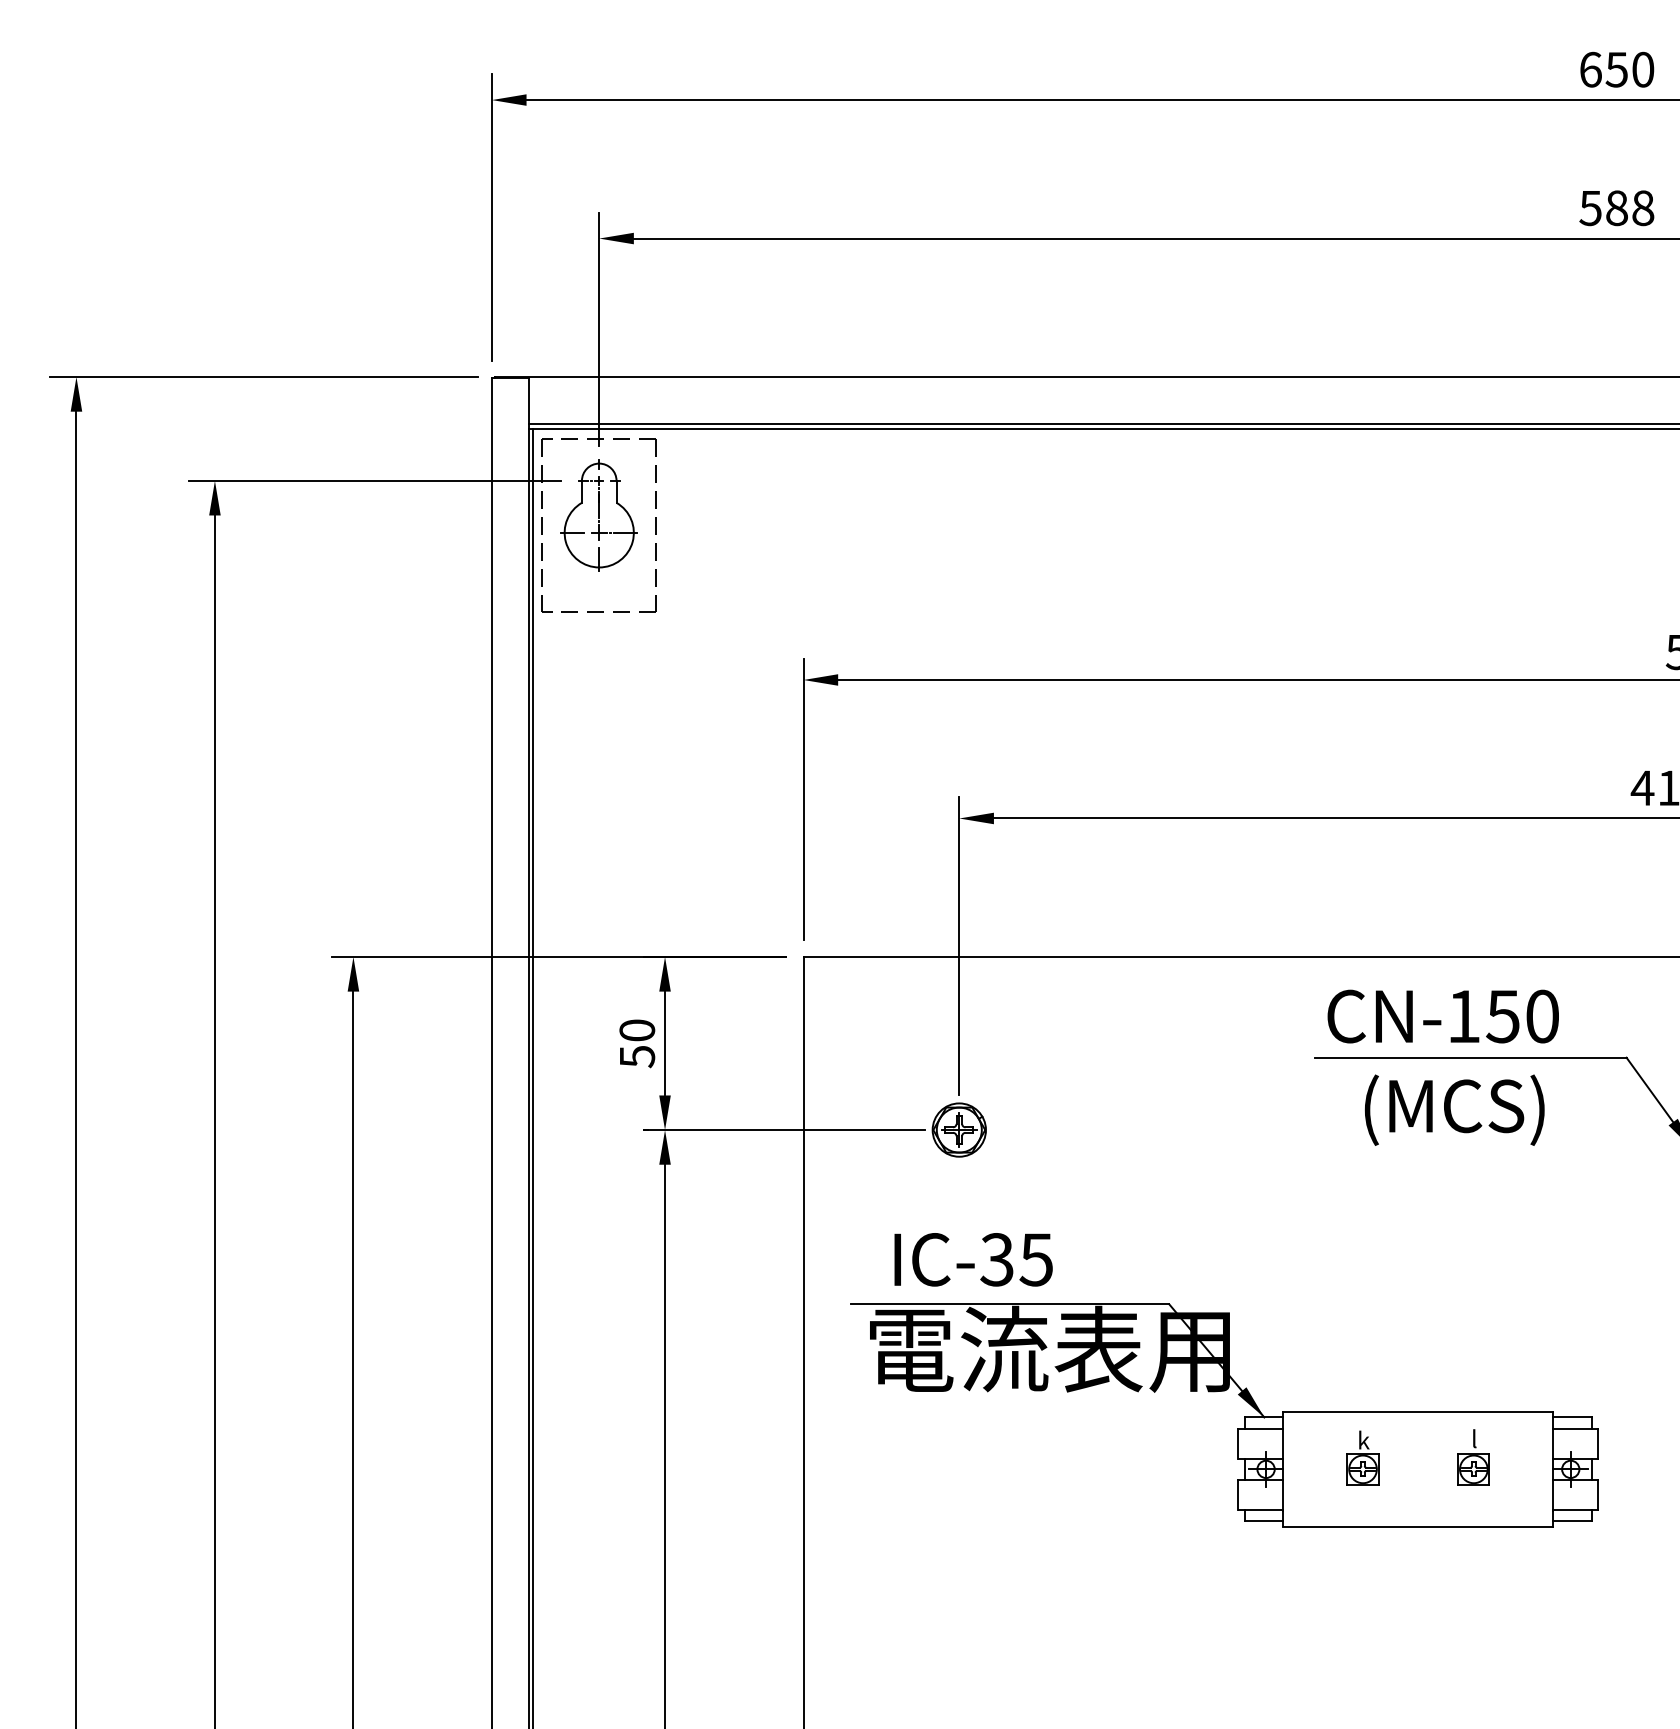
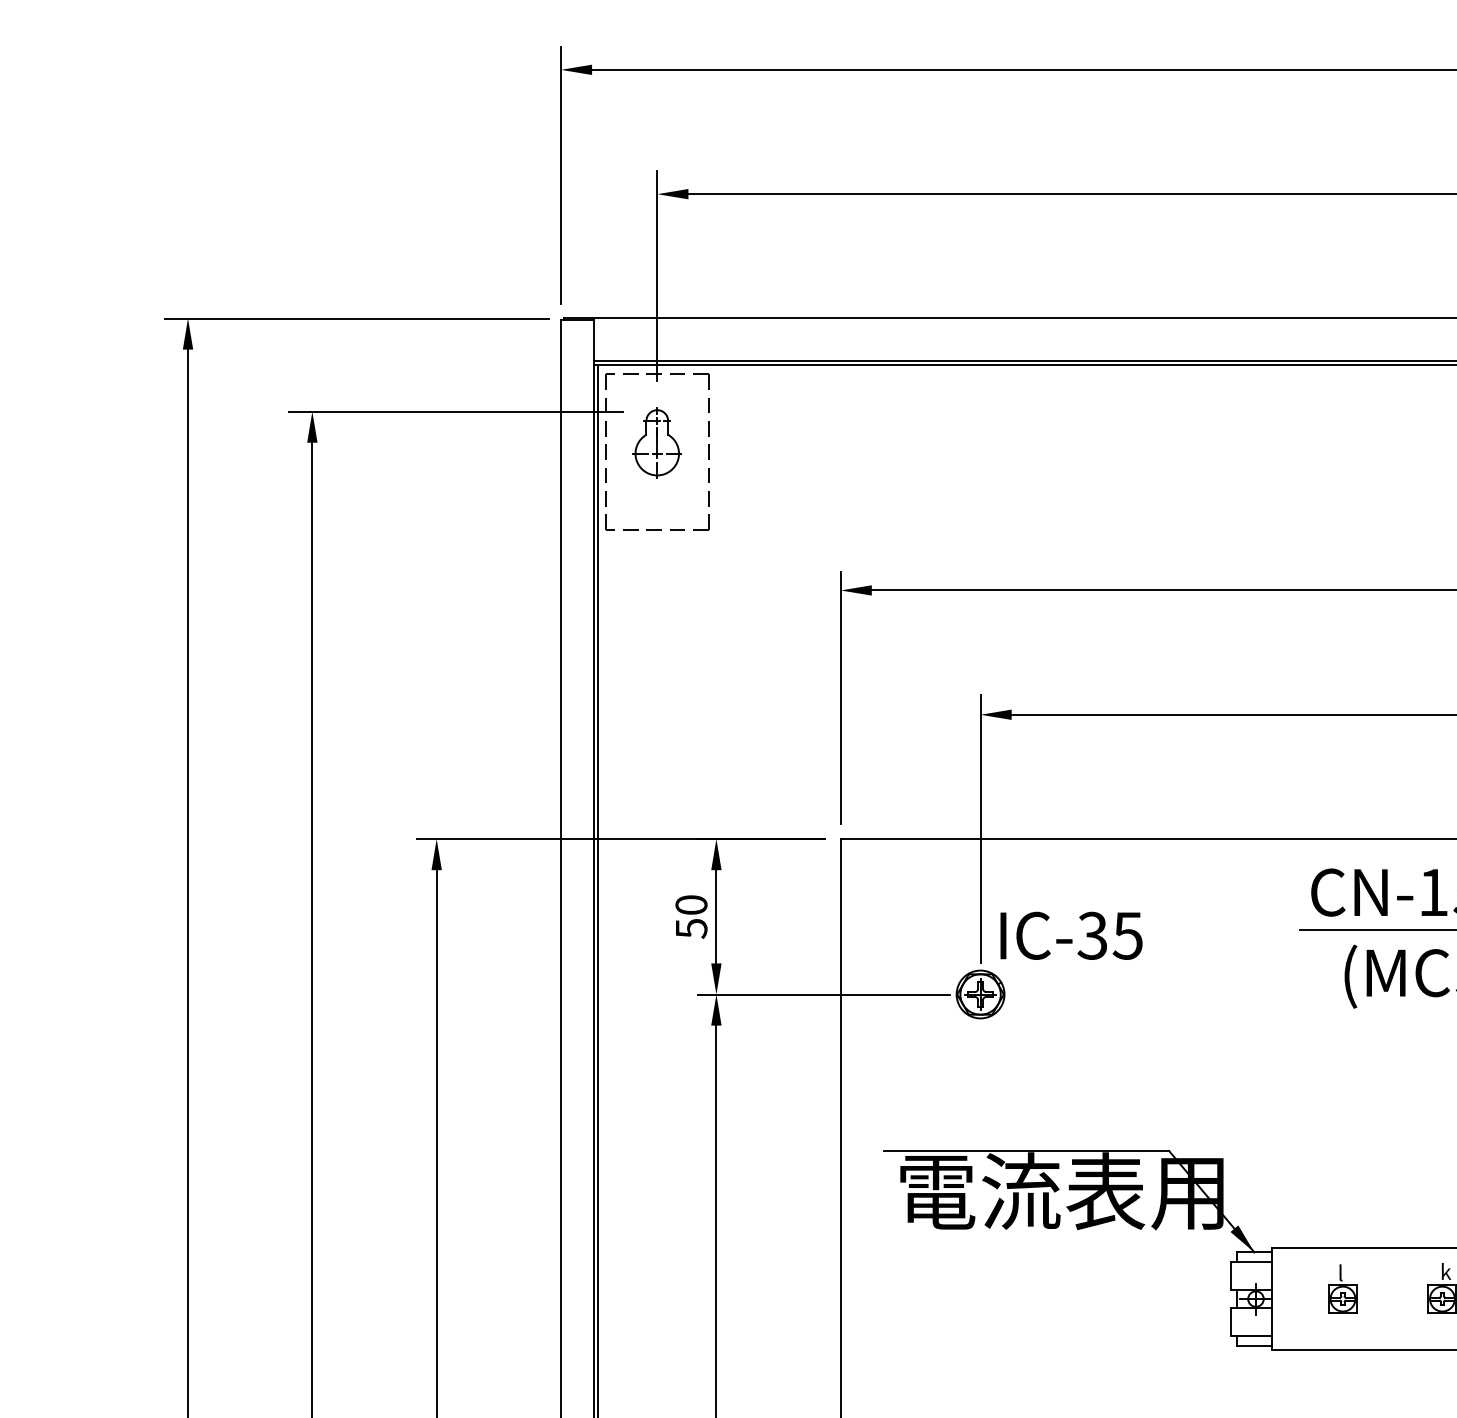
part: (598, 515) -> (656, 442), size x0.7
text: (973, 1259) -> (1071, 935), moved
text: (1478, 1441) -> (1446, 1274), l -> k
text: (1364, 1442) -> (1344, 1274), k -> l

